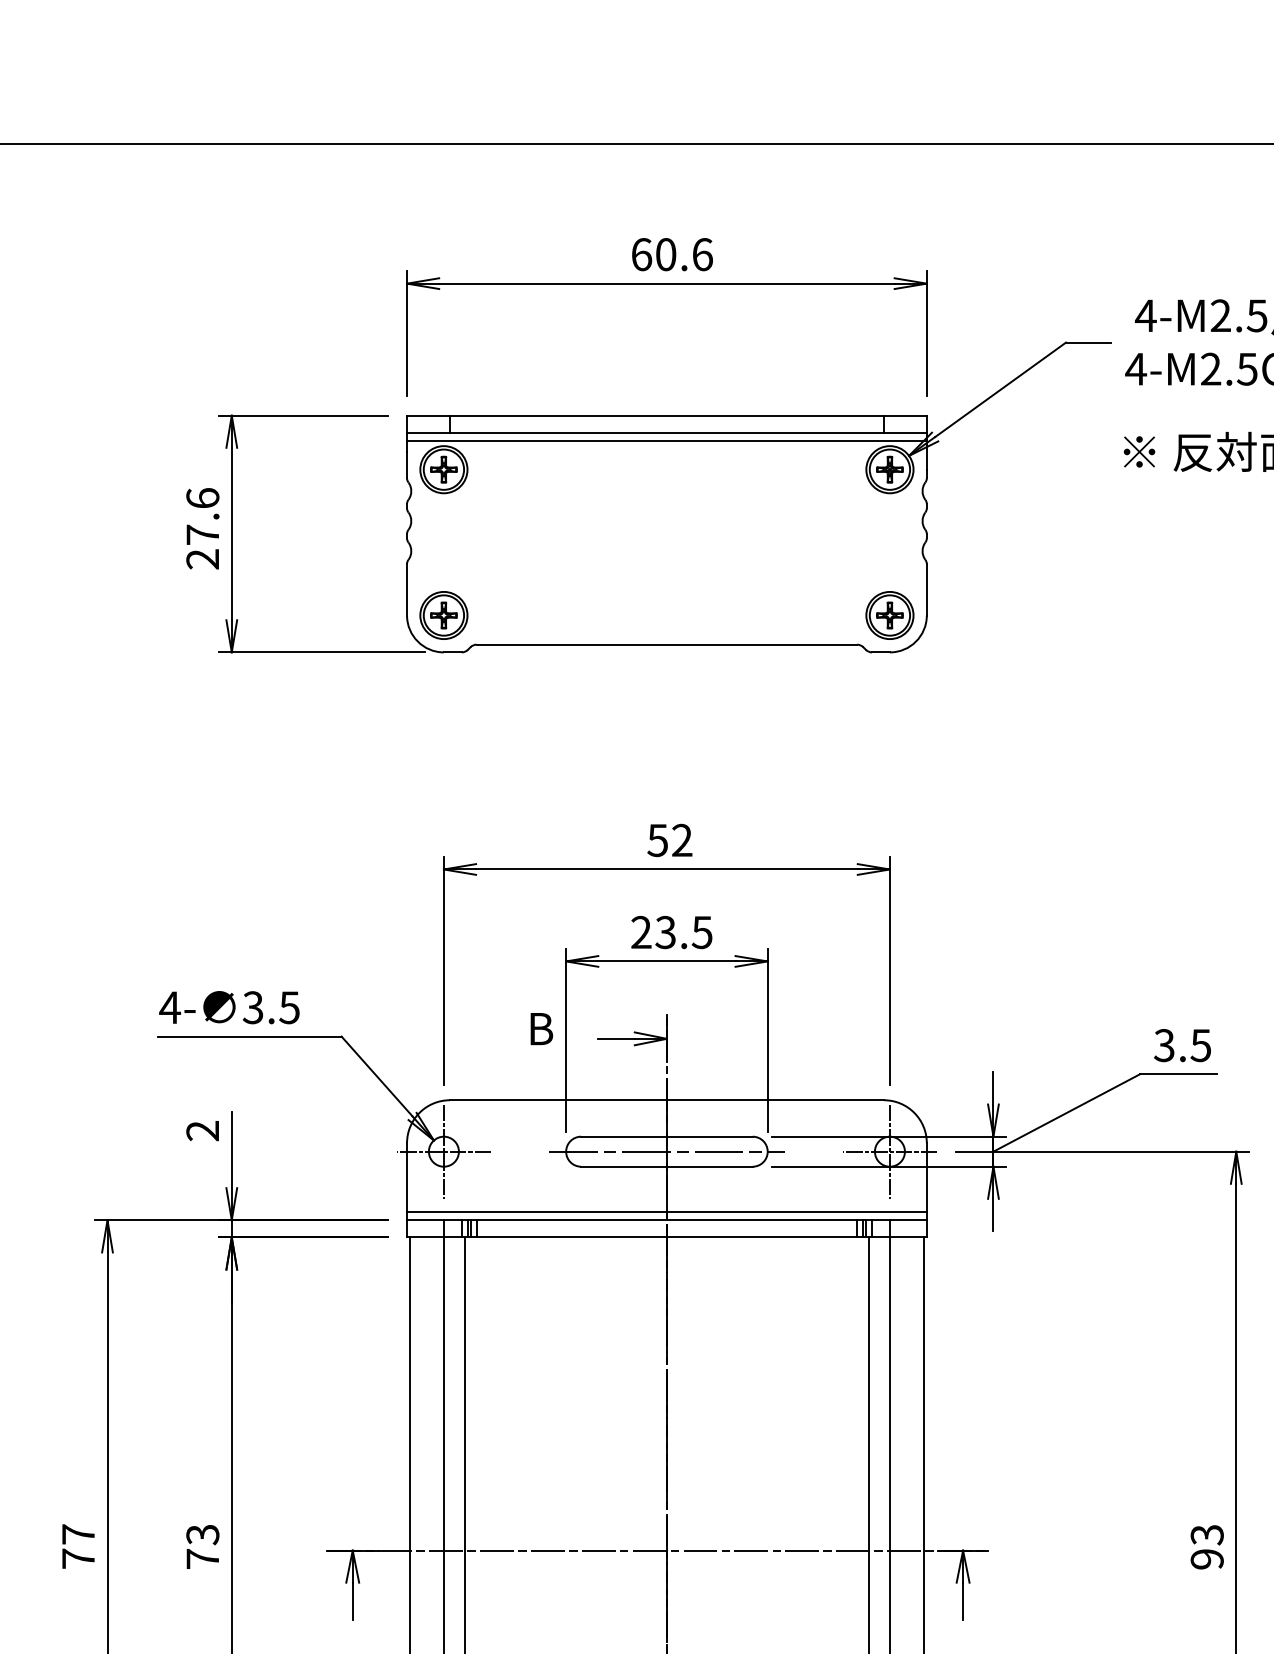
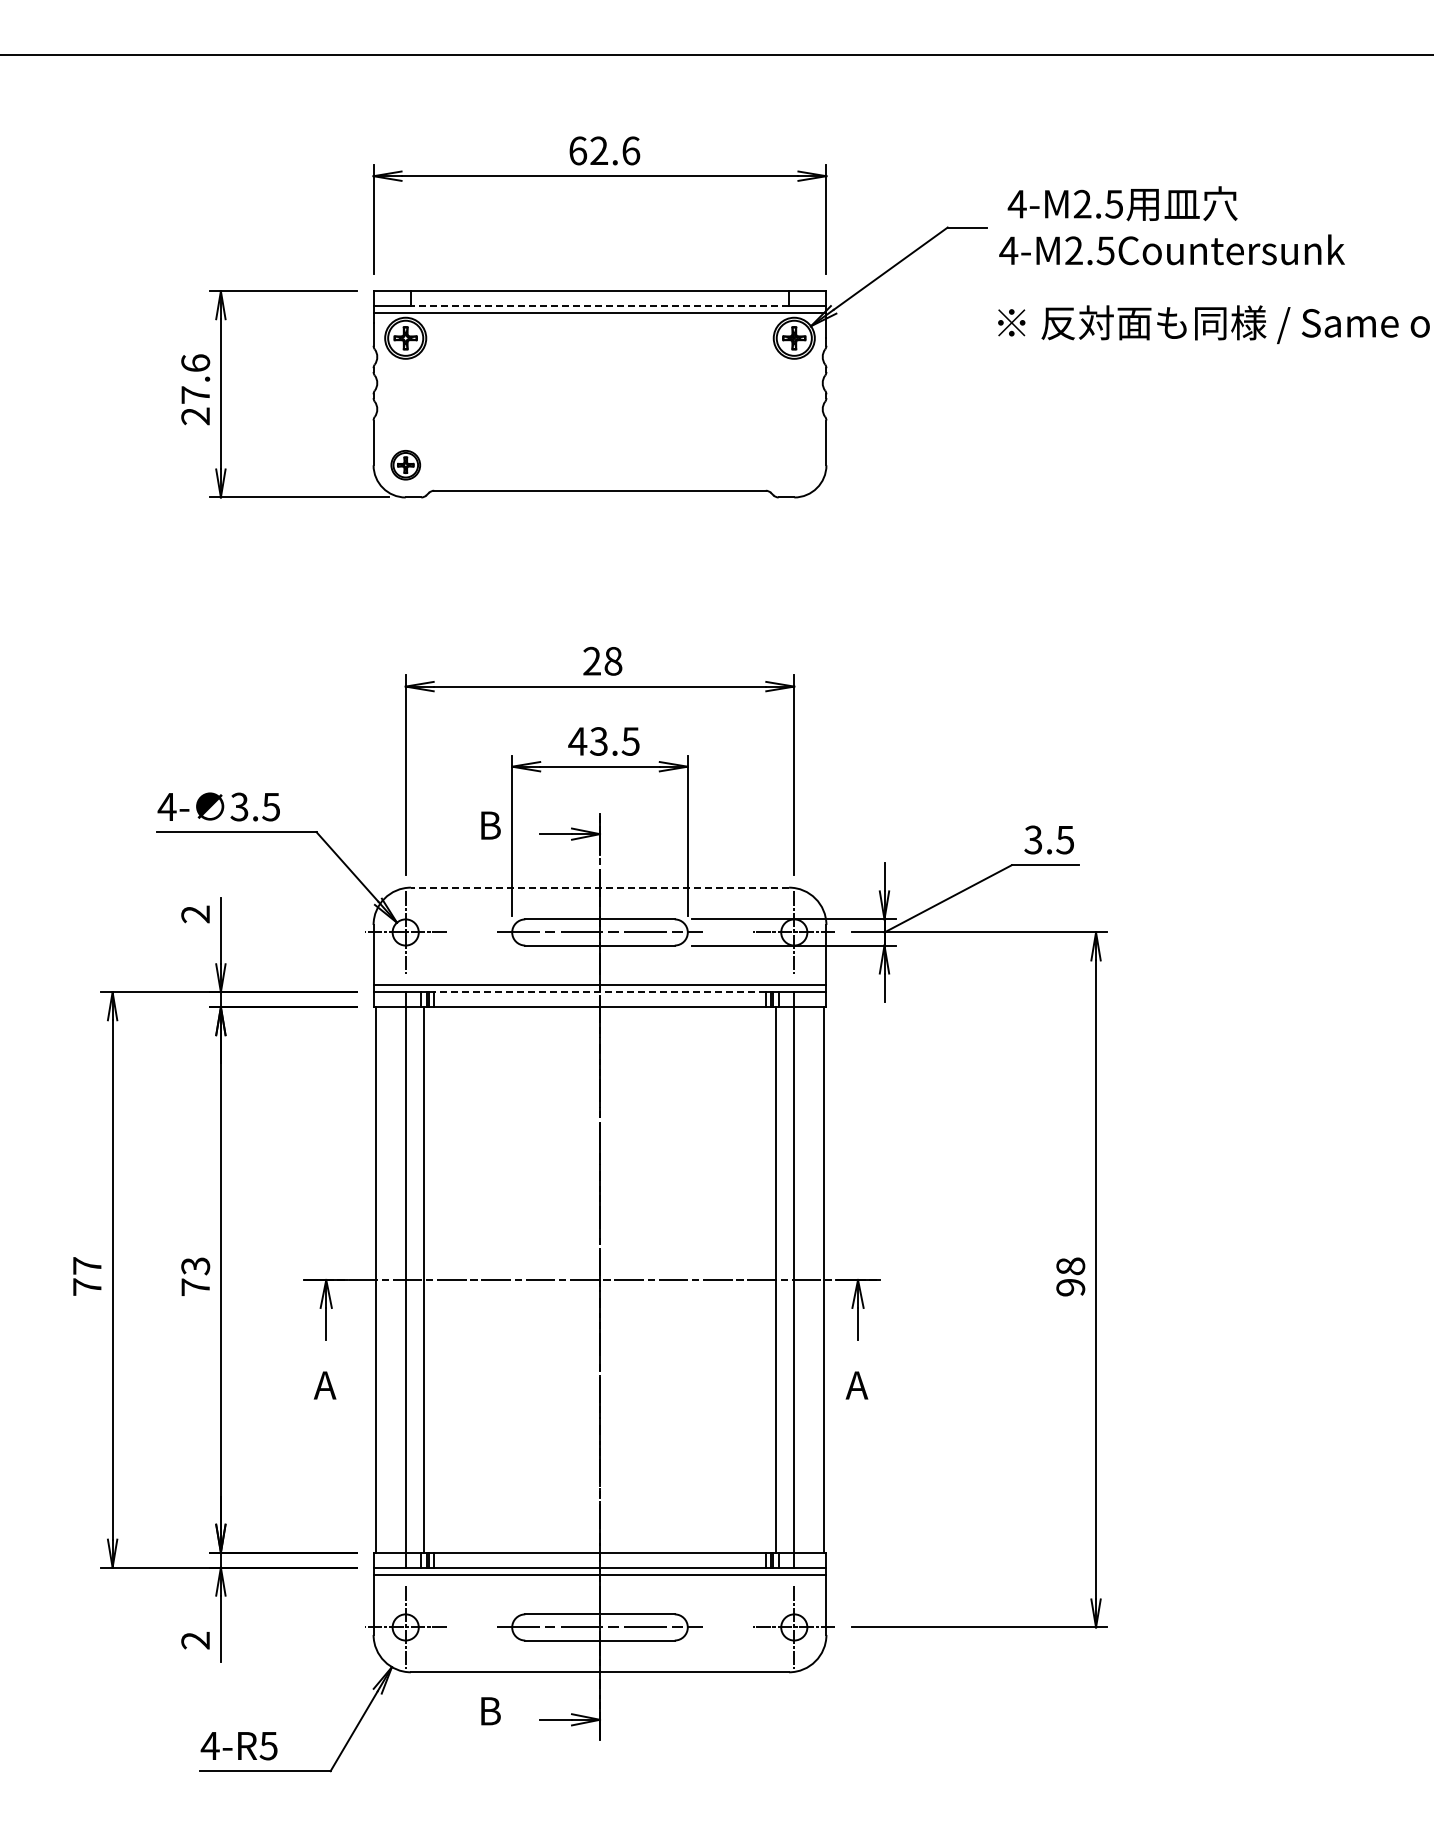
text: (666, 254) -> (599, 150), 60.6 -> 62.6
line: (666, 433) -> (599, 306), solid -> dashed
part: (443, 614) -> (405, 464), size x0.7
part: (889, 614) -> (793, 464), removed
text: (669, 839) -> (602, 660), 52 -> 28
text: (641, 932) -> (577, 741), 23.5 -> 43.5
line: (666, 1100) -> (599, 887), solid -> dashed
line: (667, 1220) -> (600, 992), solid -> dashed
text: (1206, 1535) -> (1070, 1266), 93 -> 98

